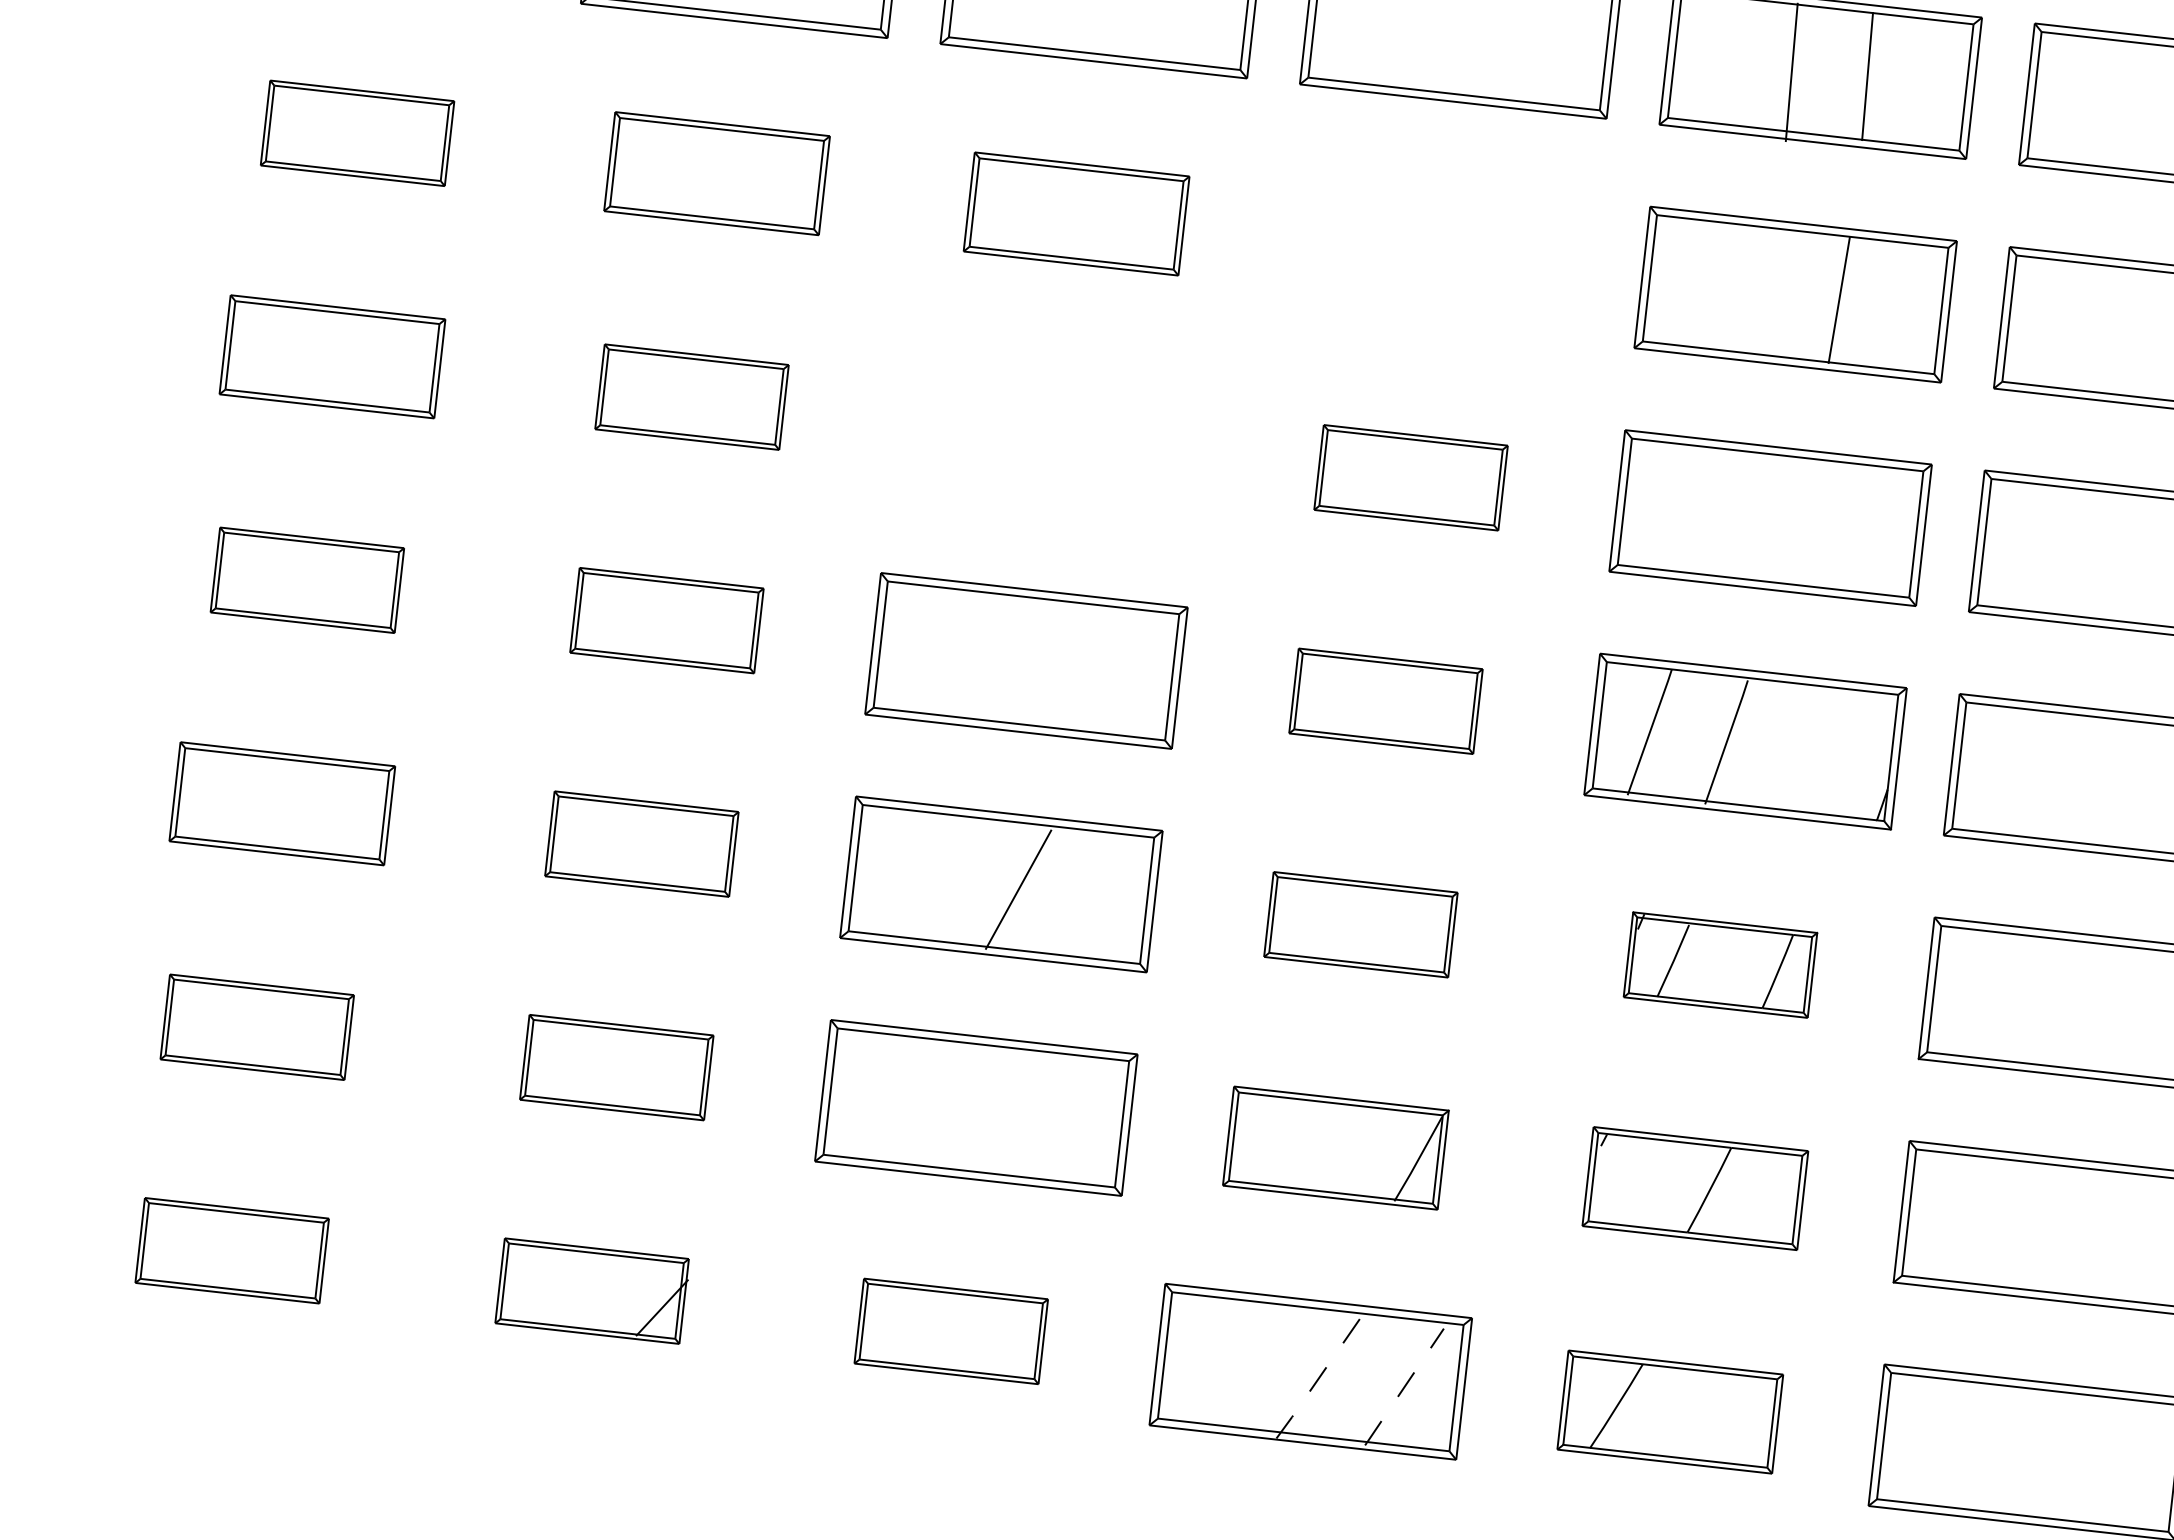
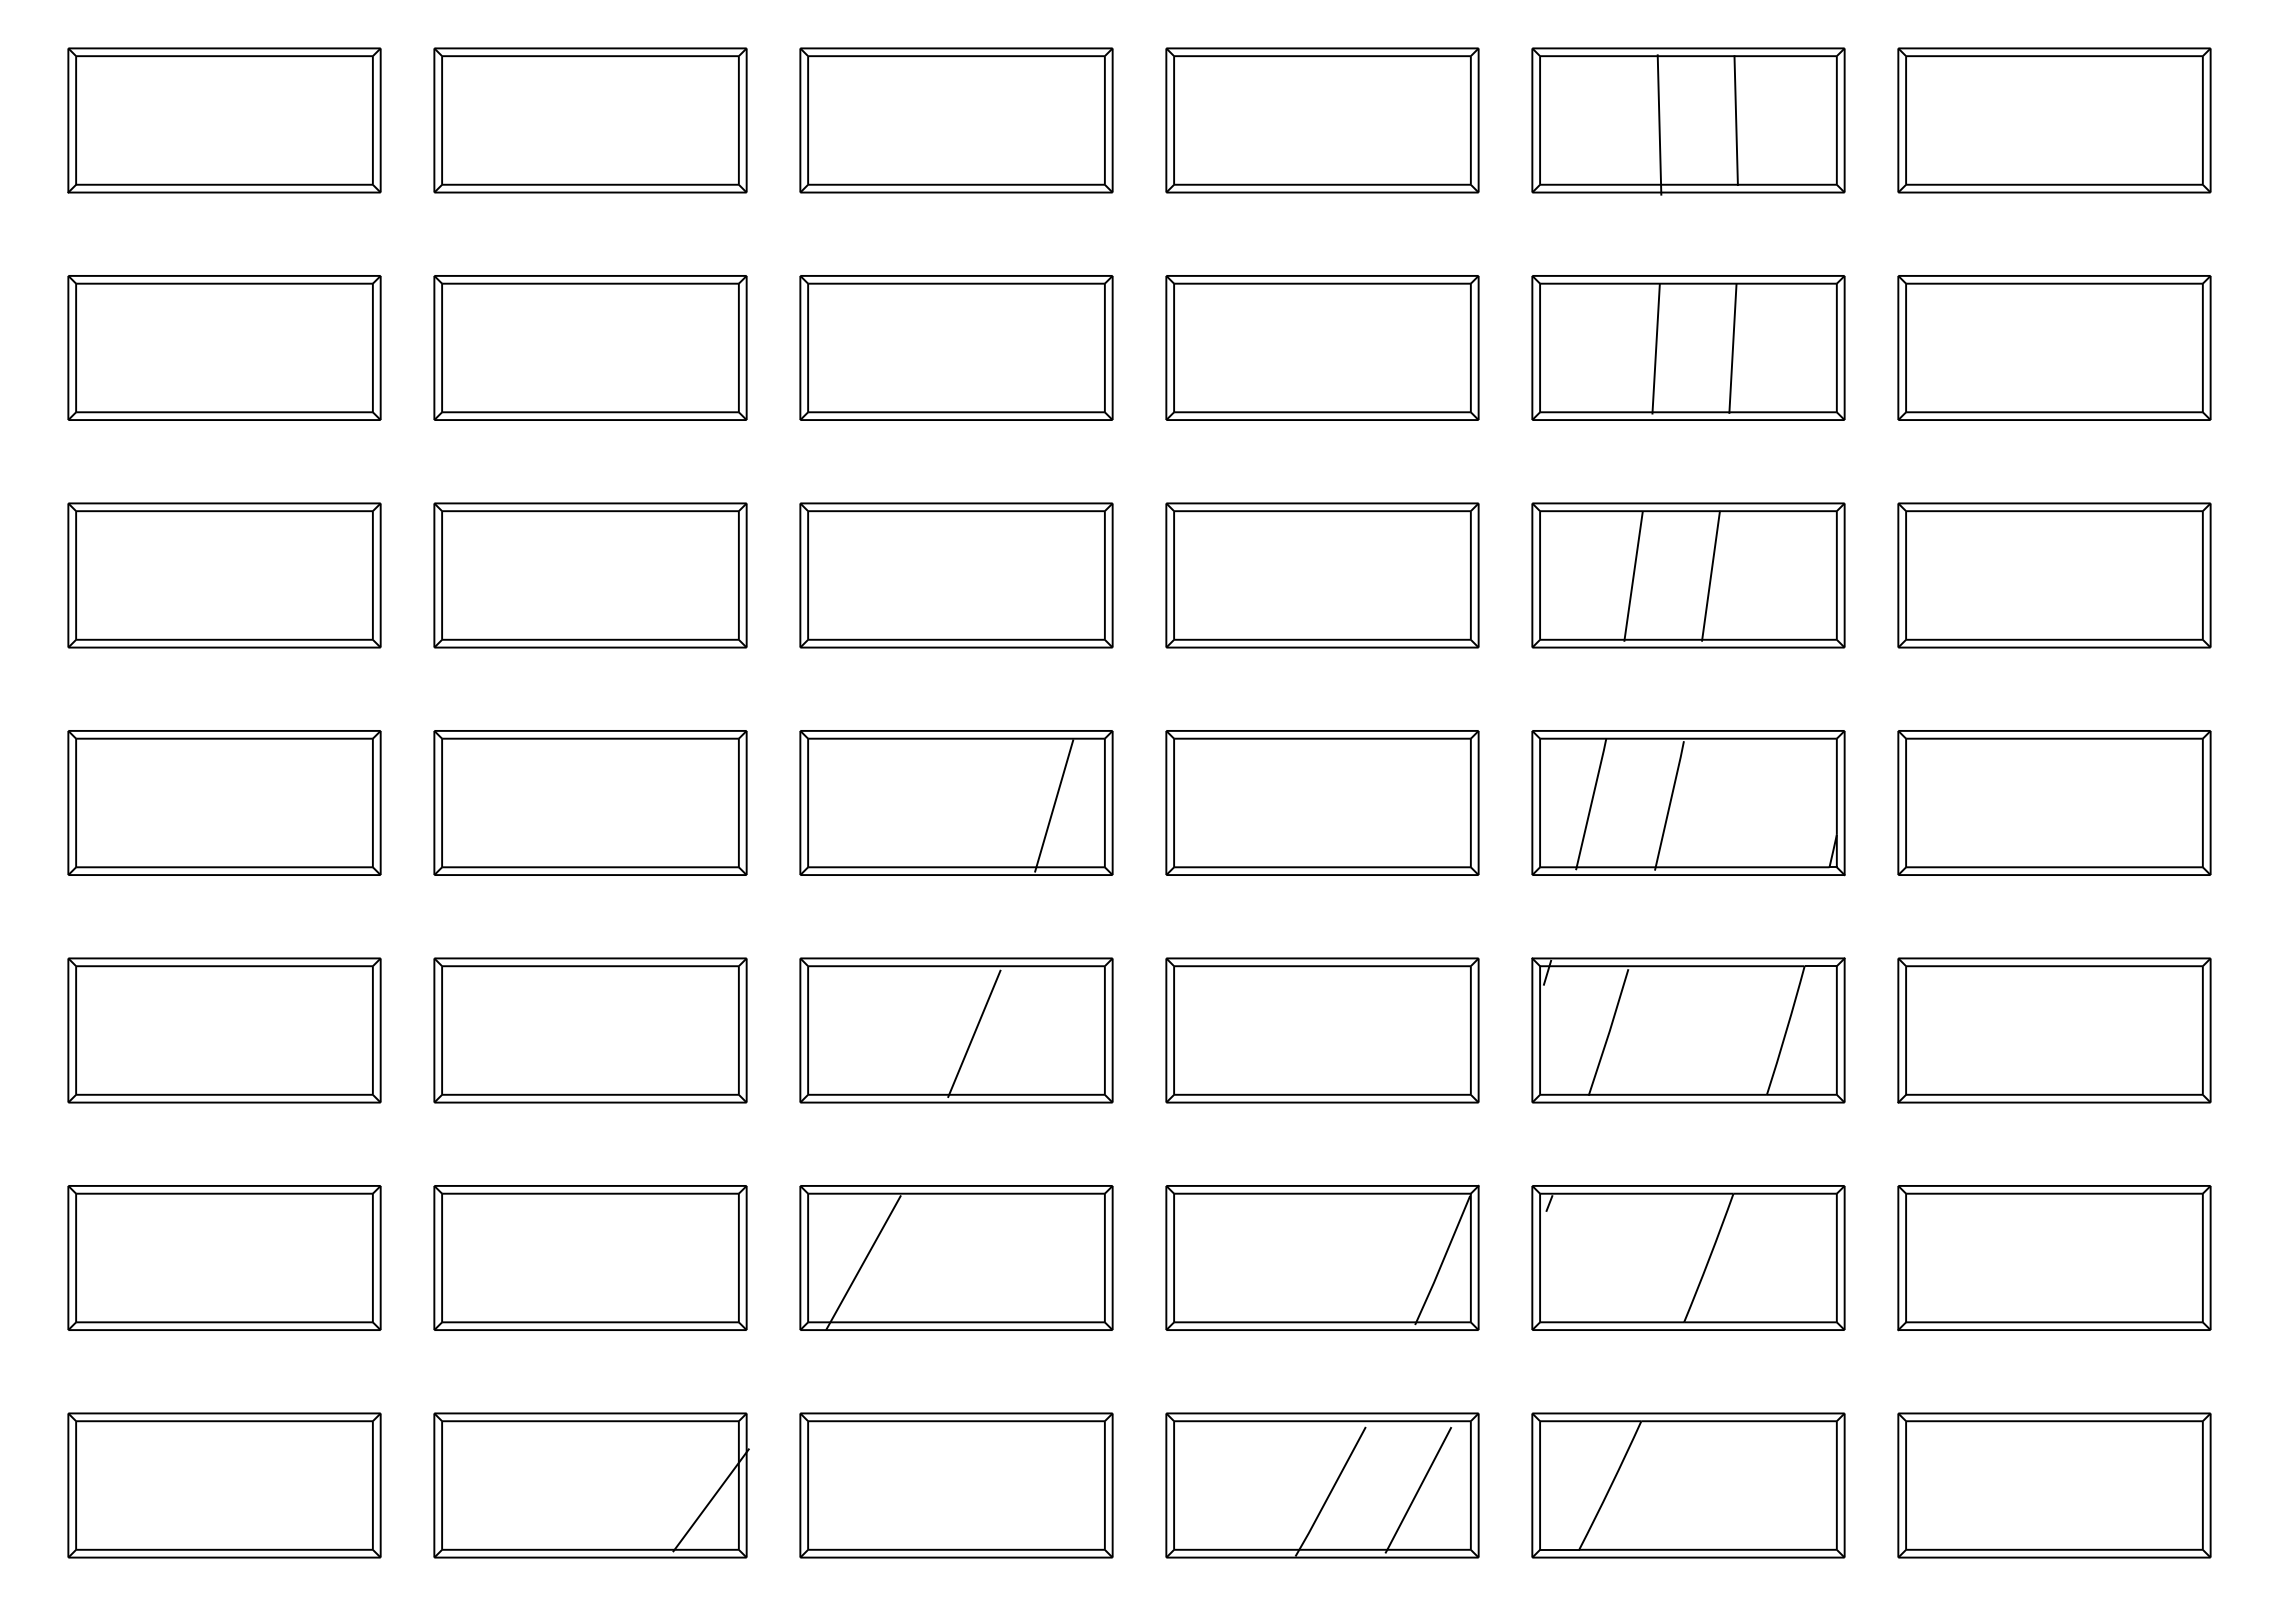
part: (357, 132) -> (224, 347), size x1.67
part: (717, 173) -> (590, 347), size x1.43
part: (1076, 213) -> (956, 347), size x1.43
part: (1436, 253) -> (1322, 347), added
line: (1763, 291) -> (1655, 348), added
part: (332, 356) -> (224, 575), size x1.43
part: (692, 397) -> (590, 575), size x1.67
part: (1051, 437) -> (956, 575), added
part: (1411, 477) -> (1322, 575), size x1.67
line: (1716, 513) -> (1633, 576), added
line: (1792, 520) -> (1710, 575), added
part: (307, 579) -> (224, 802), size x1.67
part: (666, 620) -> (590, 802), size x1.67
line: (1122, 674) -> (1054, 805), added
part: (1386, 700) -> (1322, 802), size x1.67
part: (282, 803) -> (224, 1030), size x1.43
part: (641, 844) -> (590, 1030), size x1.67
part: (1360, 924) -> (1322, 1030), size x1.67
part: (1720, 965) -> (1688, 1030), size x1.67
part: (257, 1026) -> (224, 1257), size x1.67
part: (616, 1067) -> (590, 1257), size x1.67
line: (884, 1102) -> (863, 1262), added
part: (1335, 1147) -> (1322, 1257), size x1.43
part: (1695, 1188) -> (1688, 1257), size x1.43
part: (232, 1250) -> (224, 1485), size x1.67
part: (592, 1291) -> (591, 1485), size x1.67
part: (951, 1331) -> (956, 1485), size x1.67
line: (1317, 1379) -> (1330, 1492), dashed -> solid
line: (1404, 1387) -> (1418, 1490), dashed -> solid
part: (1670, 1412) -> (1688, 1485), size x1.43

